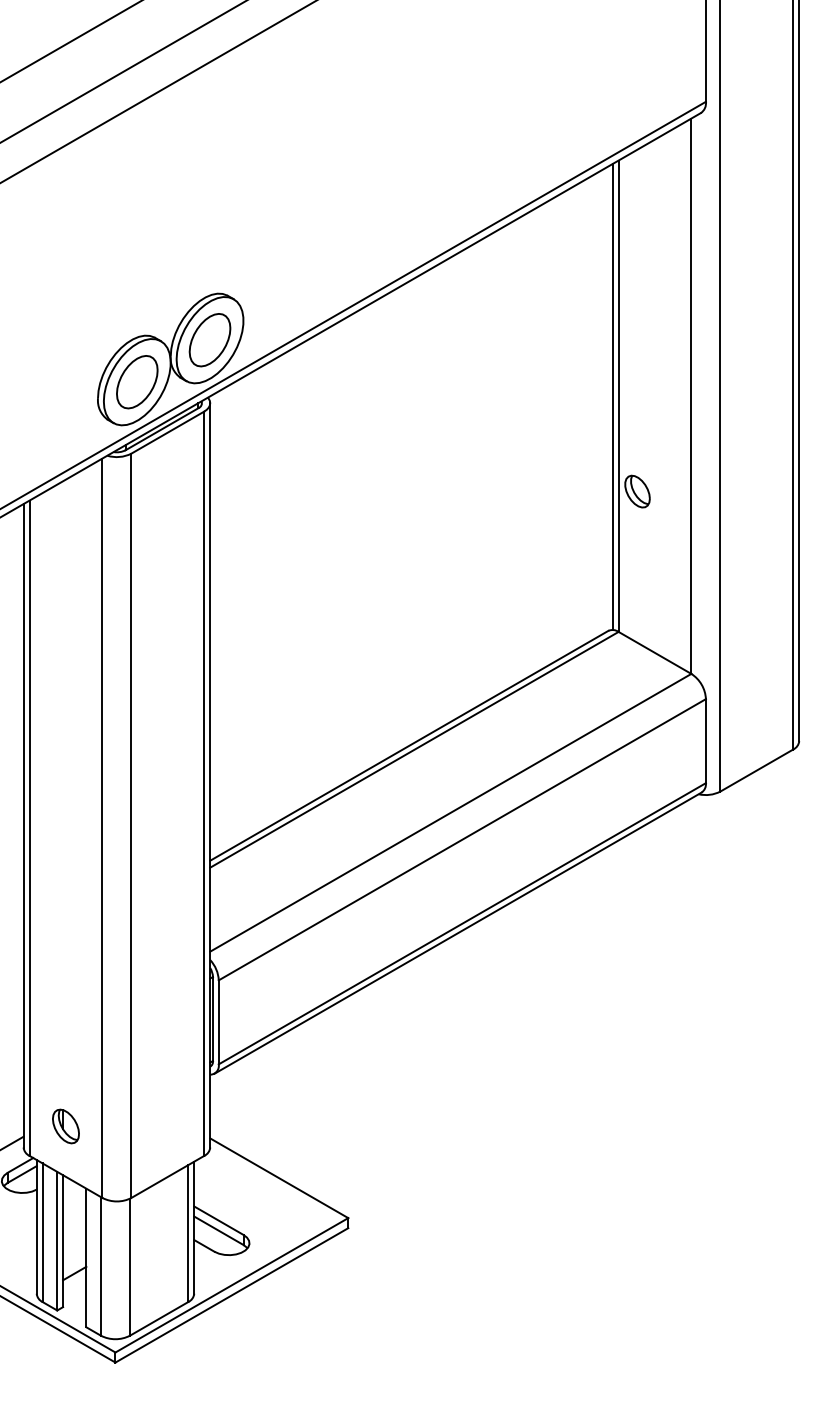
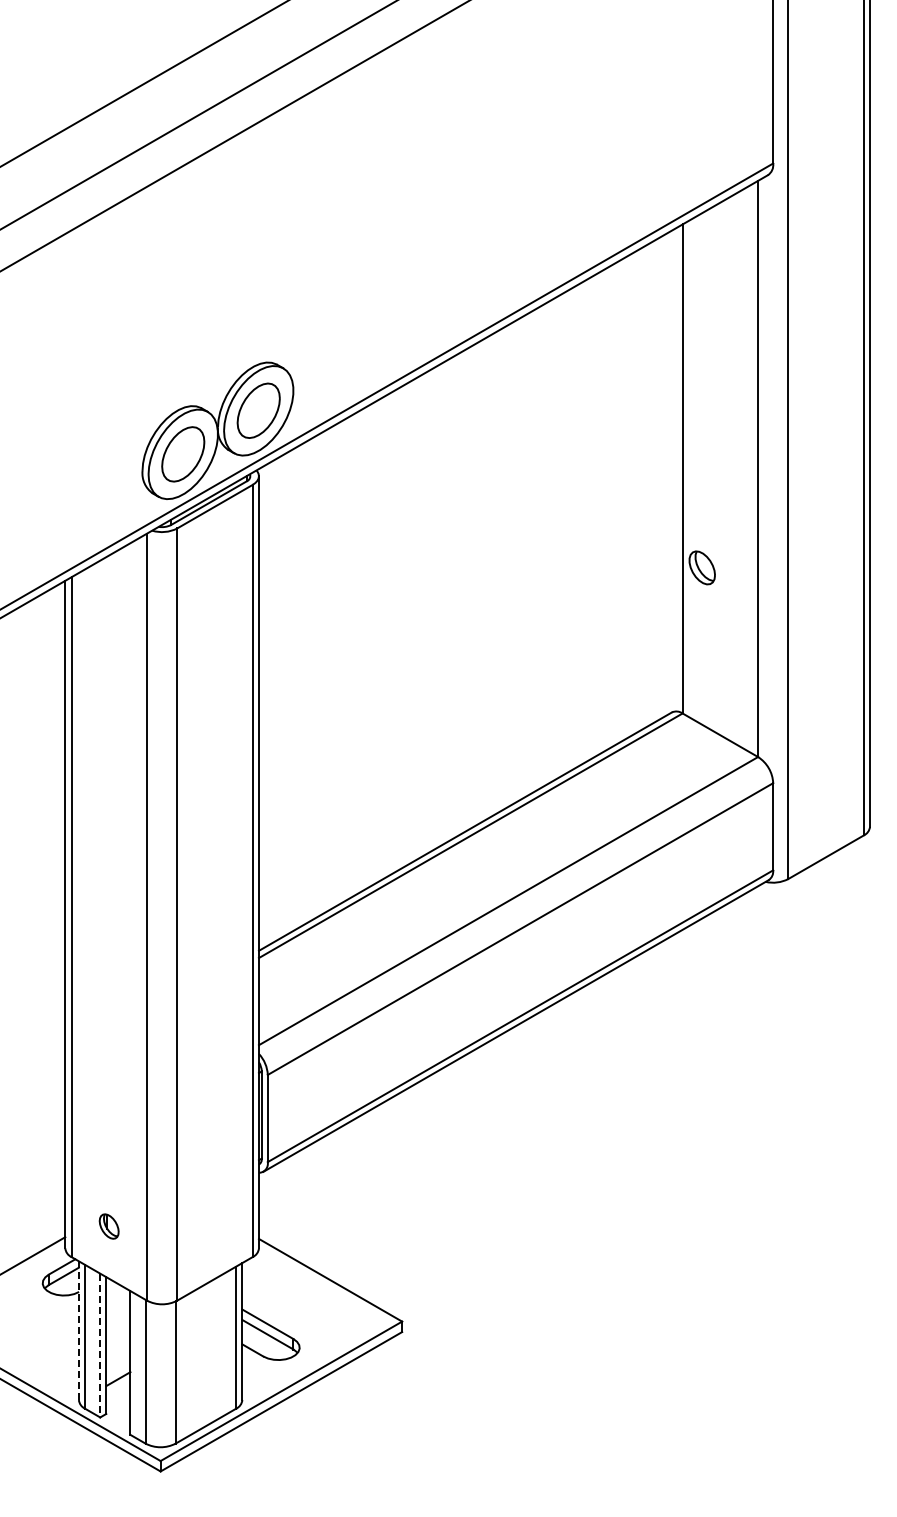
line: (612, 396) -> (676, 469), removed
part: (65, 1126) -> (108, 1226), size x0.7
line: (36, 1227) -> (78, 1331), solid -> dashed
line: (57, 1241) -> (100, 1345), solid -> dashed

